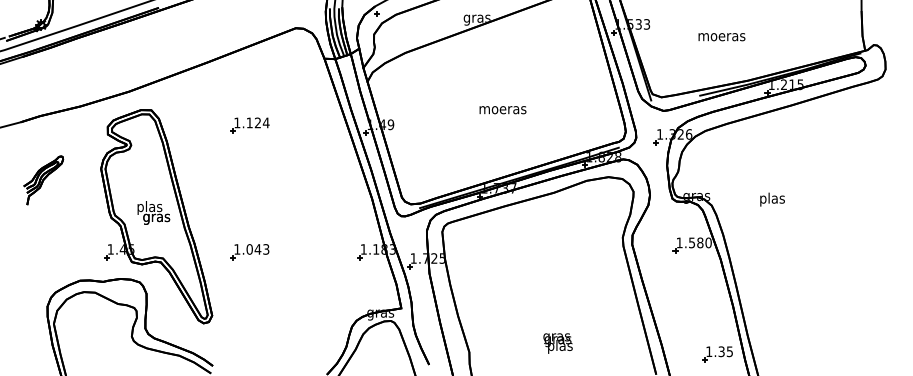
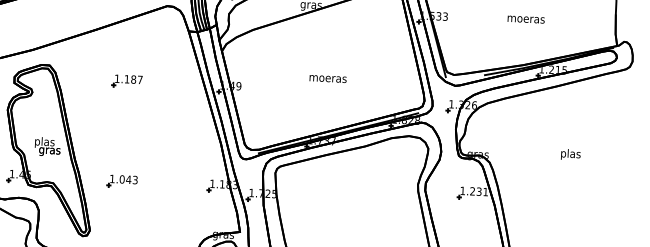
text: (721, 37) -> (525, 19), moved
text: (261, 122) -> (136, 79), 1.124 -> 1.187
text: (772, 199) -> (570, 154), moved
text: (700, 242) -> (479, 191), 1.580 -> 1.231

